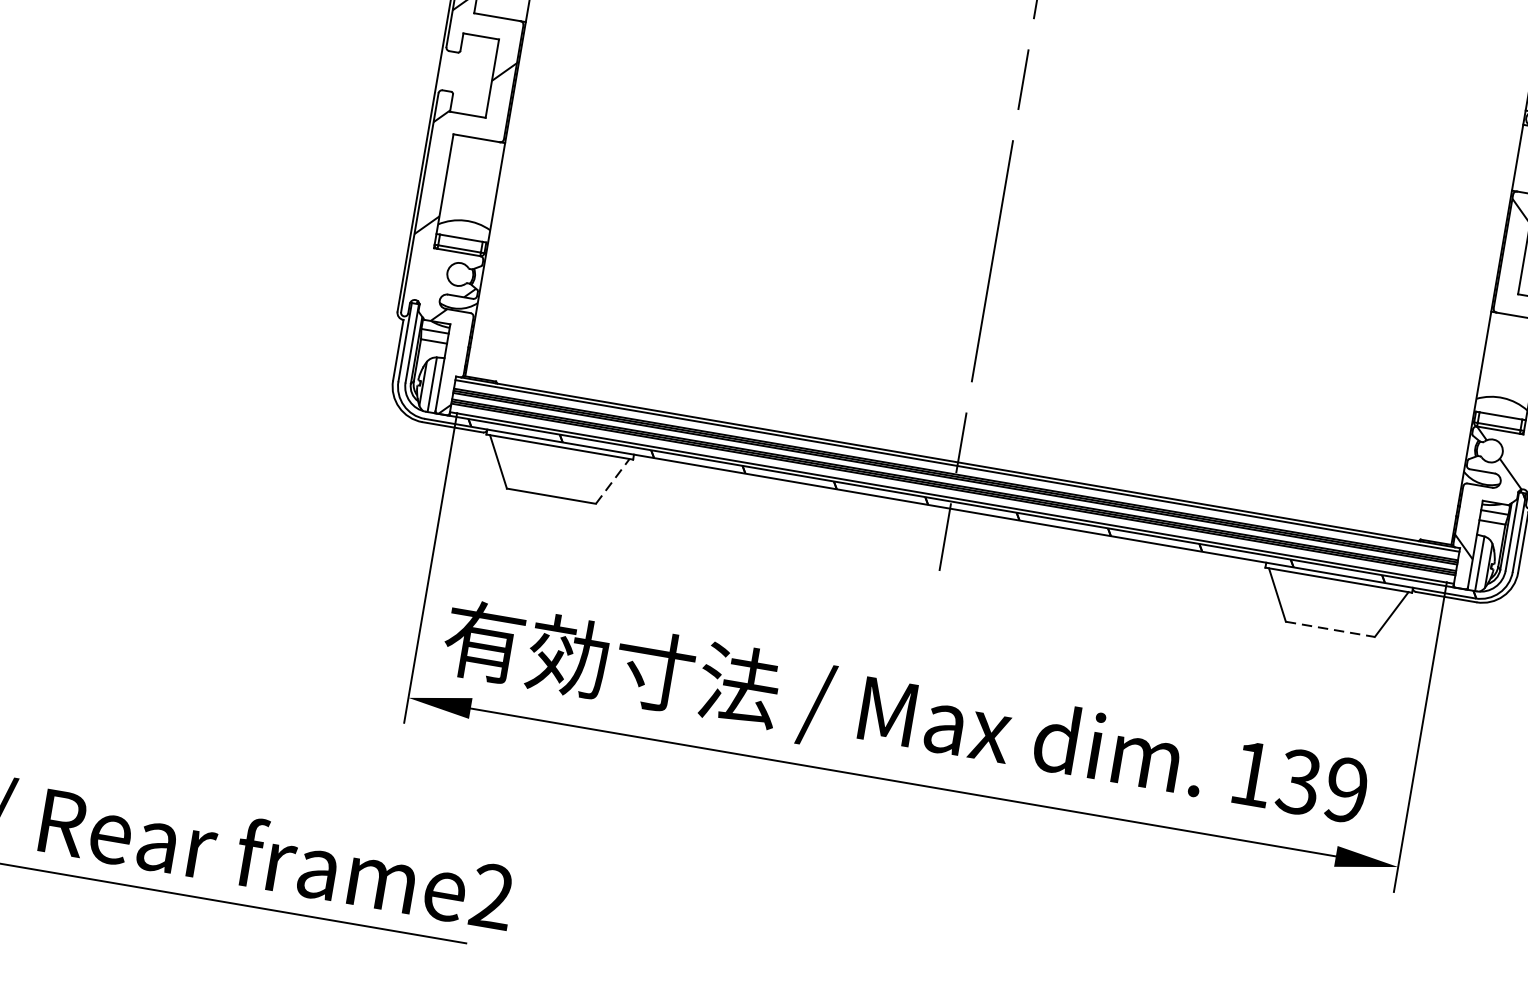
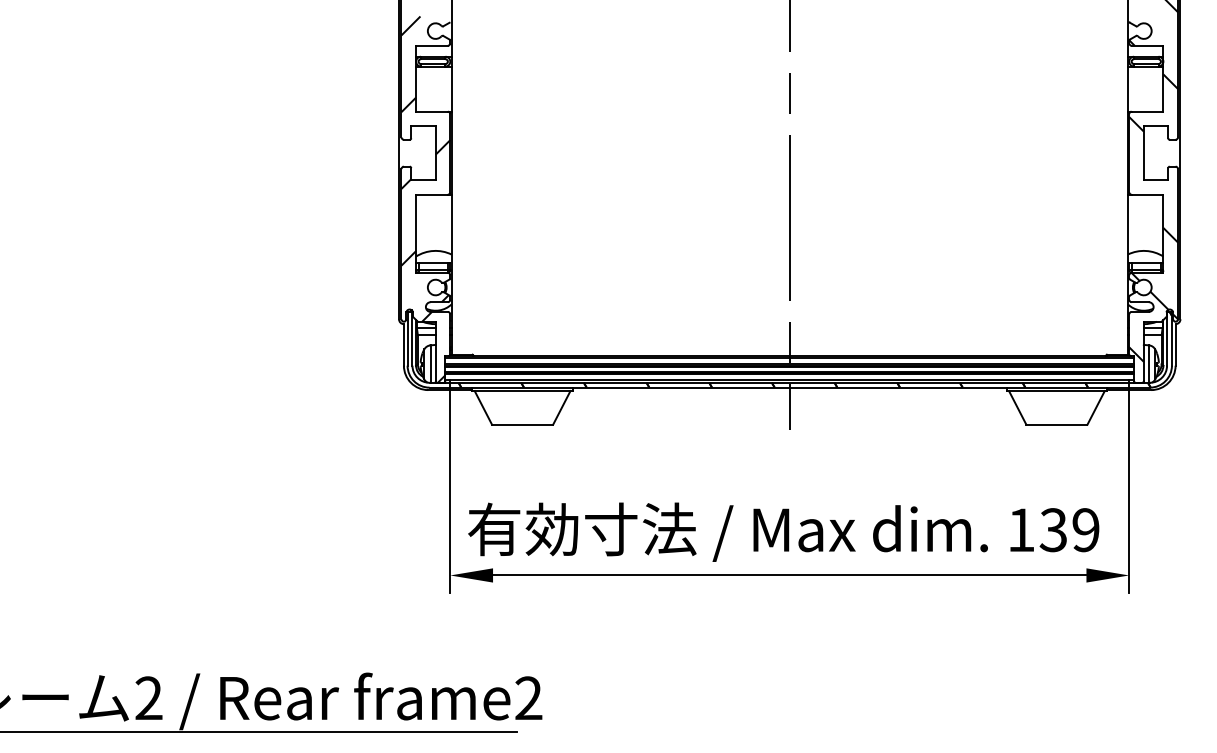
line: (612, 480) -> (561, 407), dashed -> solid
line: (1329, 628) -> (1056, 424), dashed -> solid

